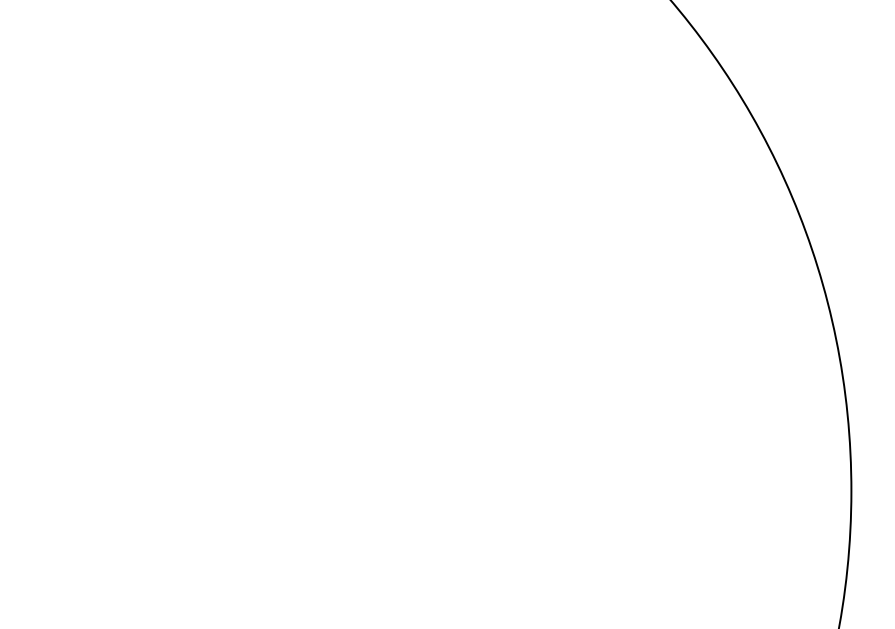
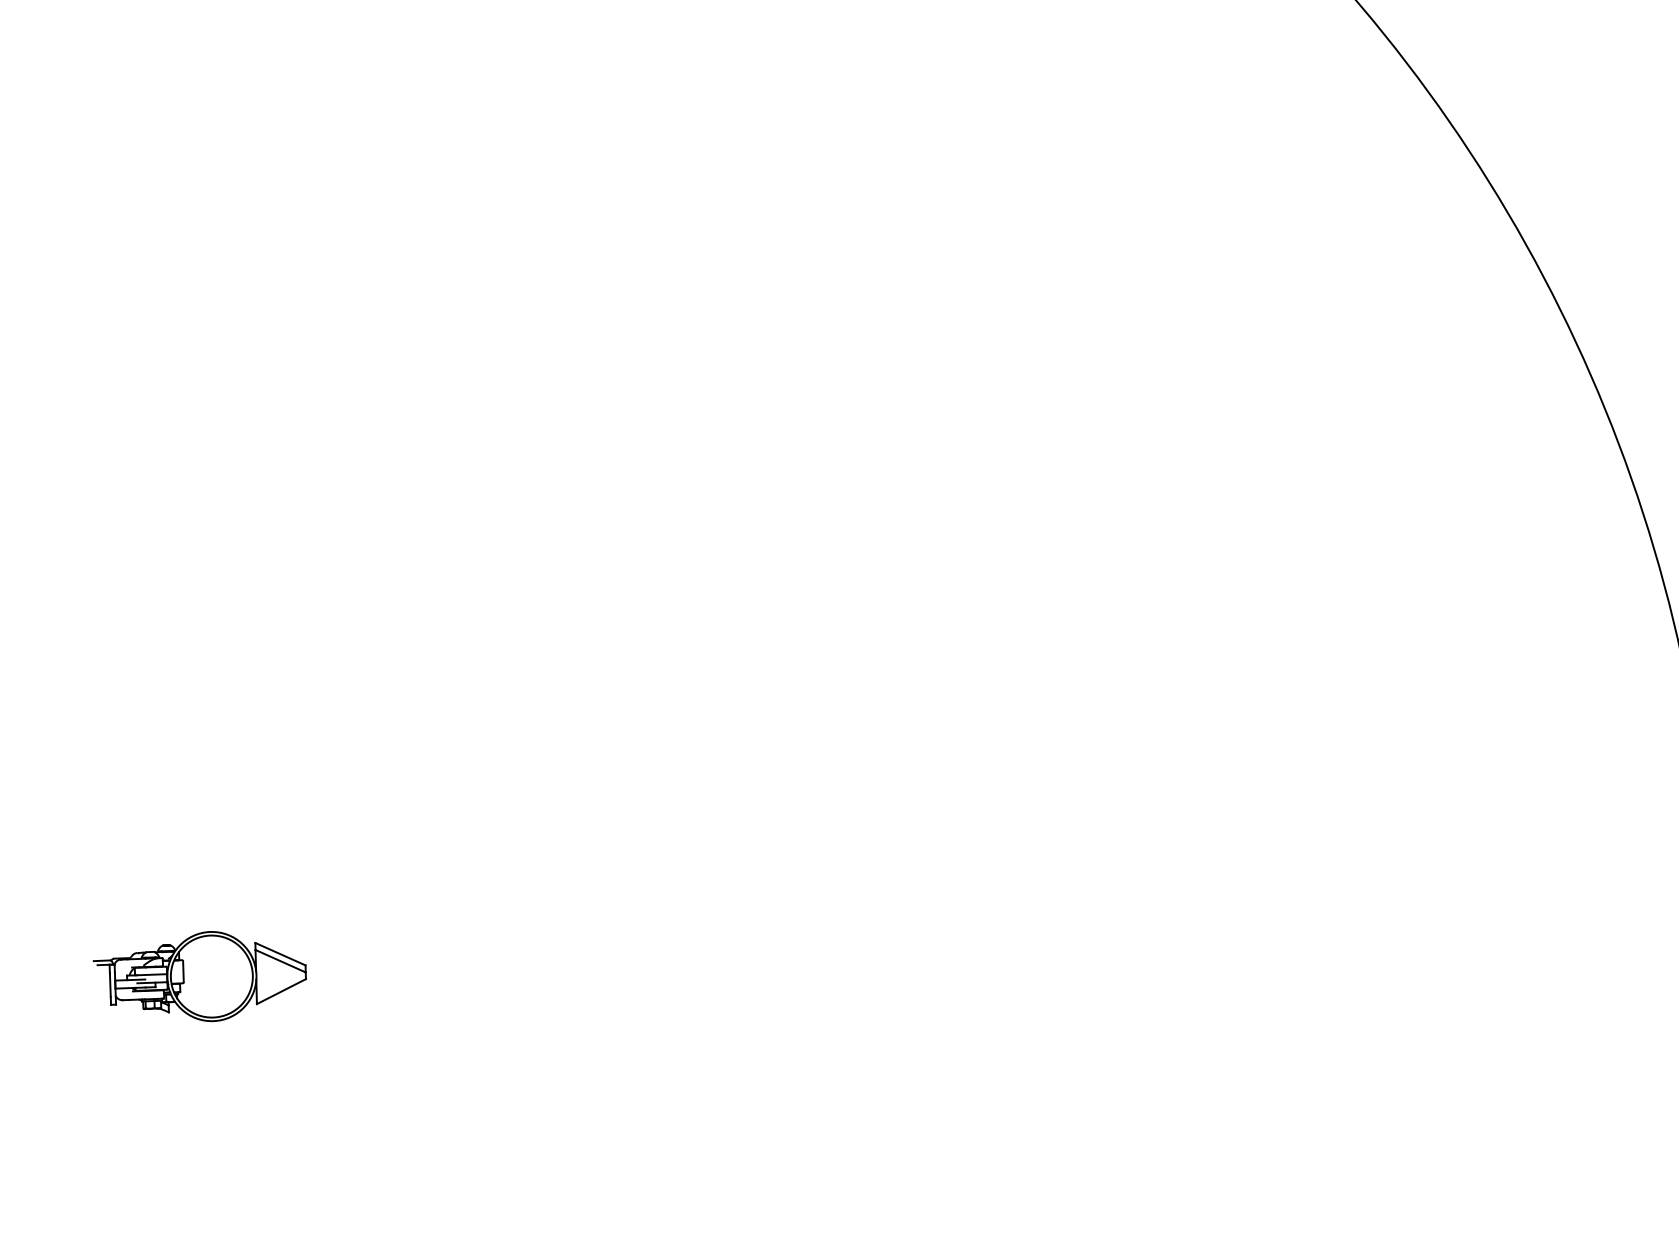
part: (88, 490) -> (199, 975), added

